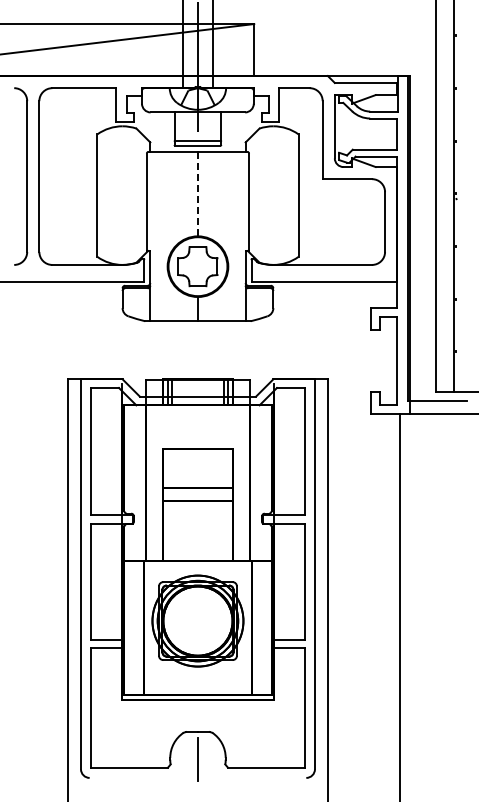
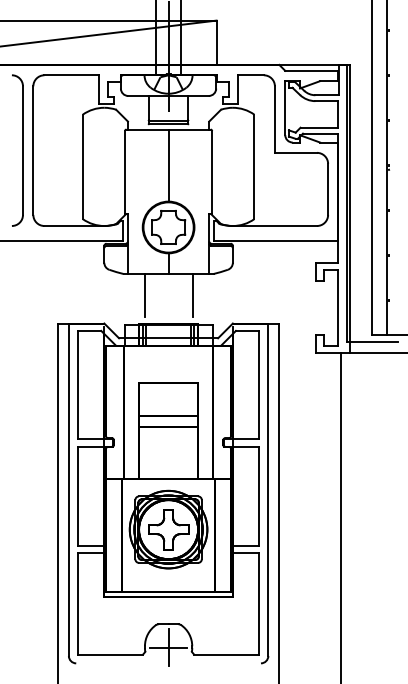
line: (197, 193) -> (168, 165), dashed -> solid
line: (169, 346) -> (144, 295), added
line: (226, 346) -> (192, 295), added
part: (197, 621) -> (168, 529), added
line: (197, 759) -> (168, 647), added

